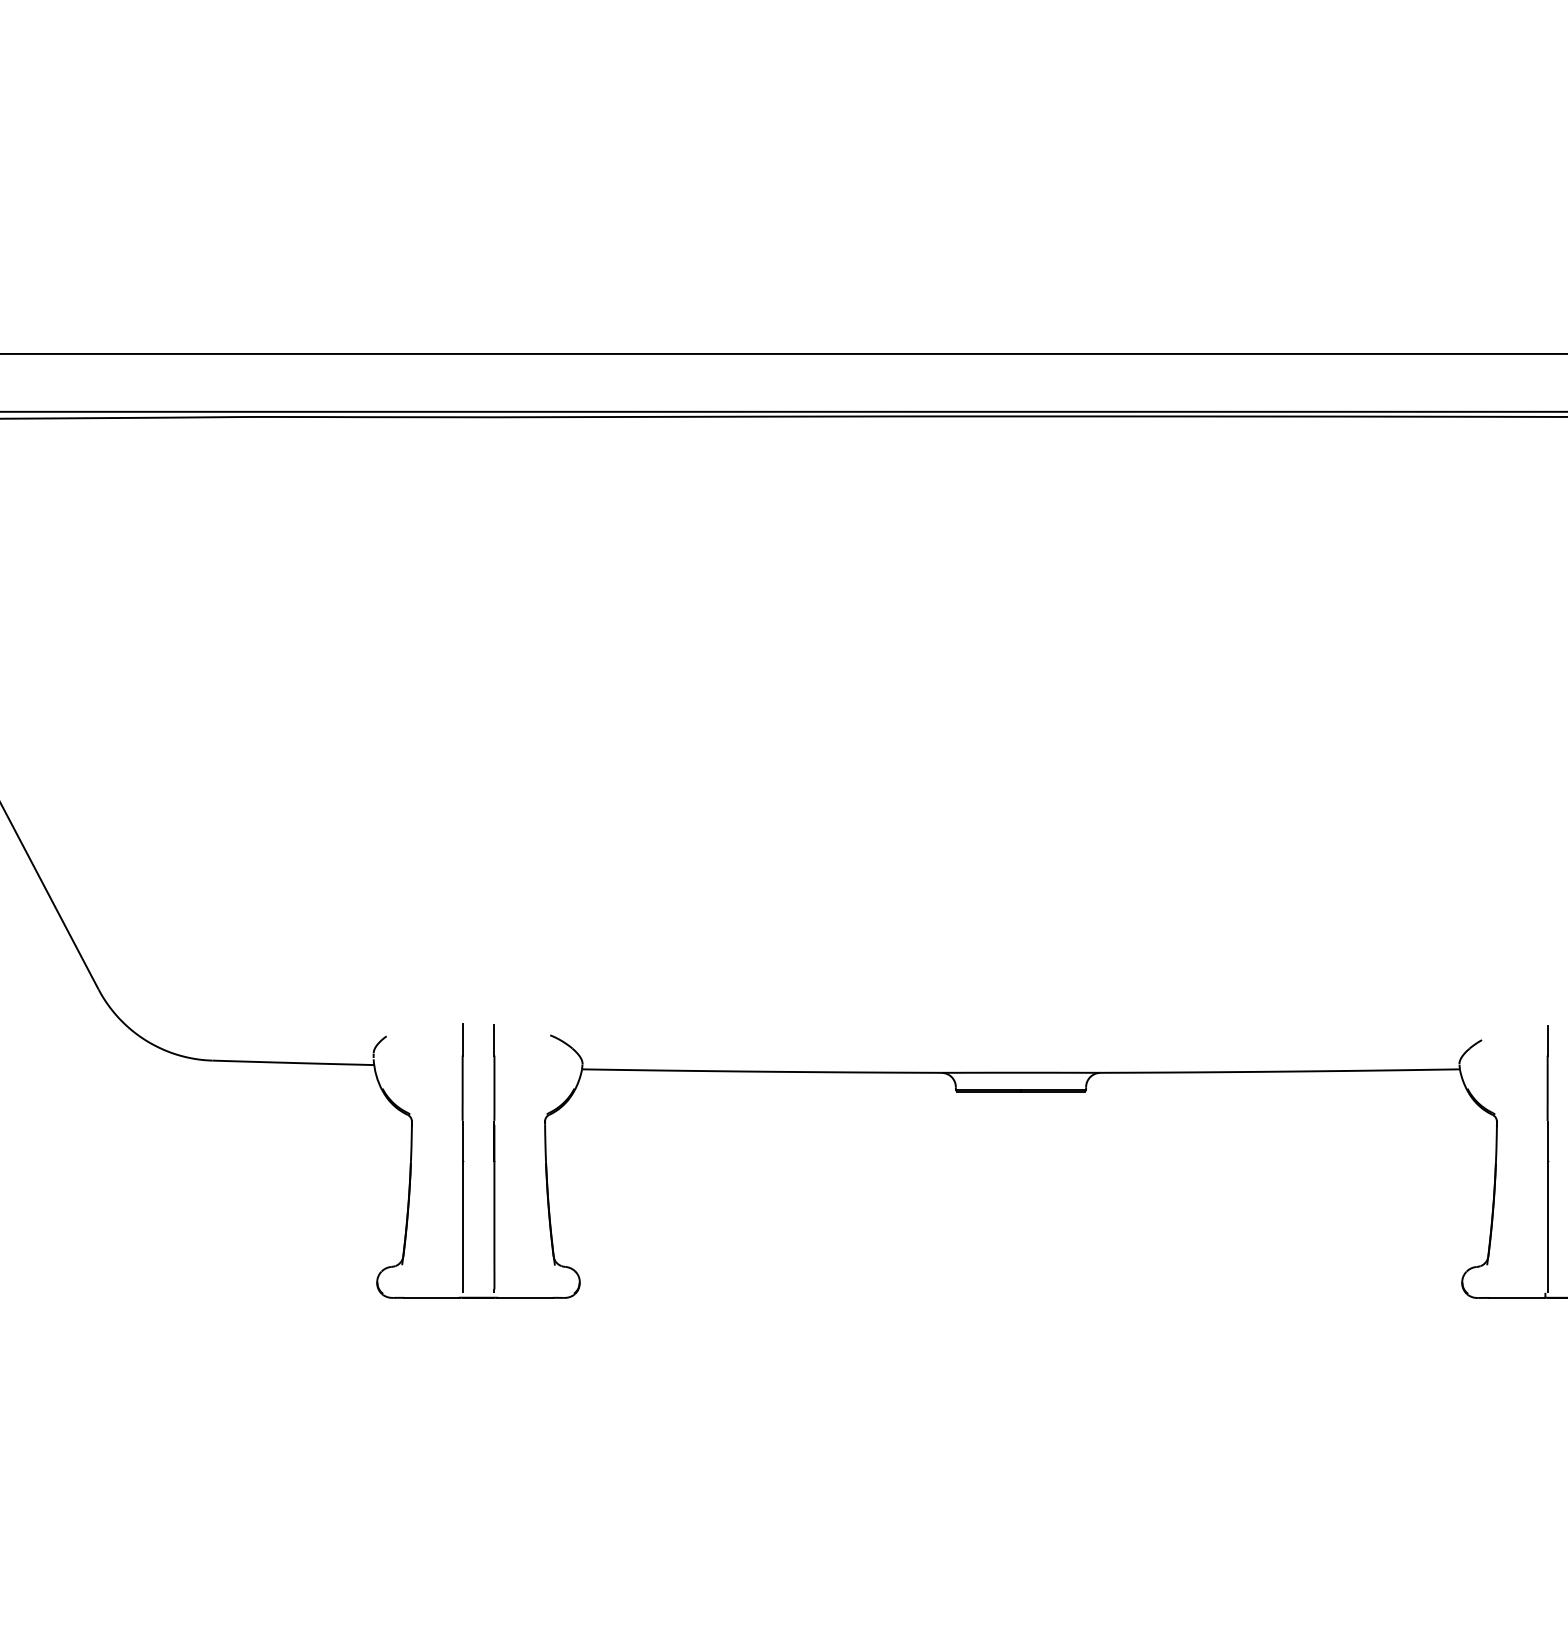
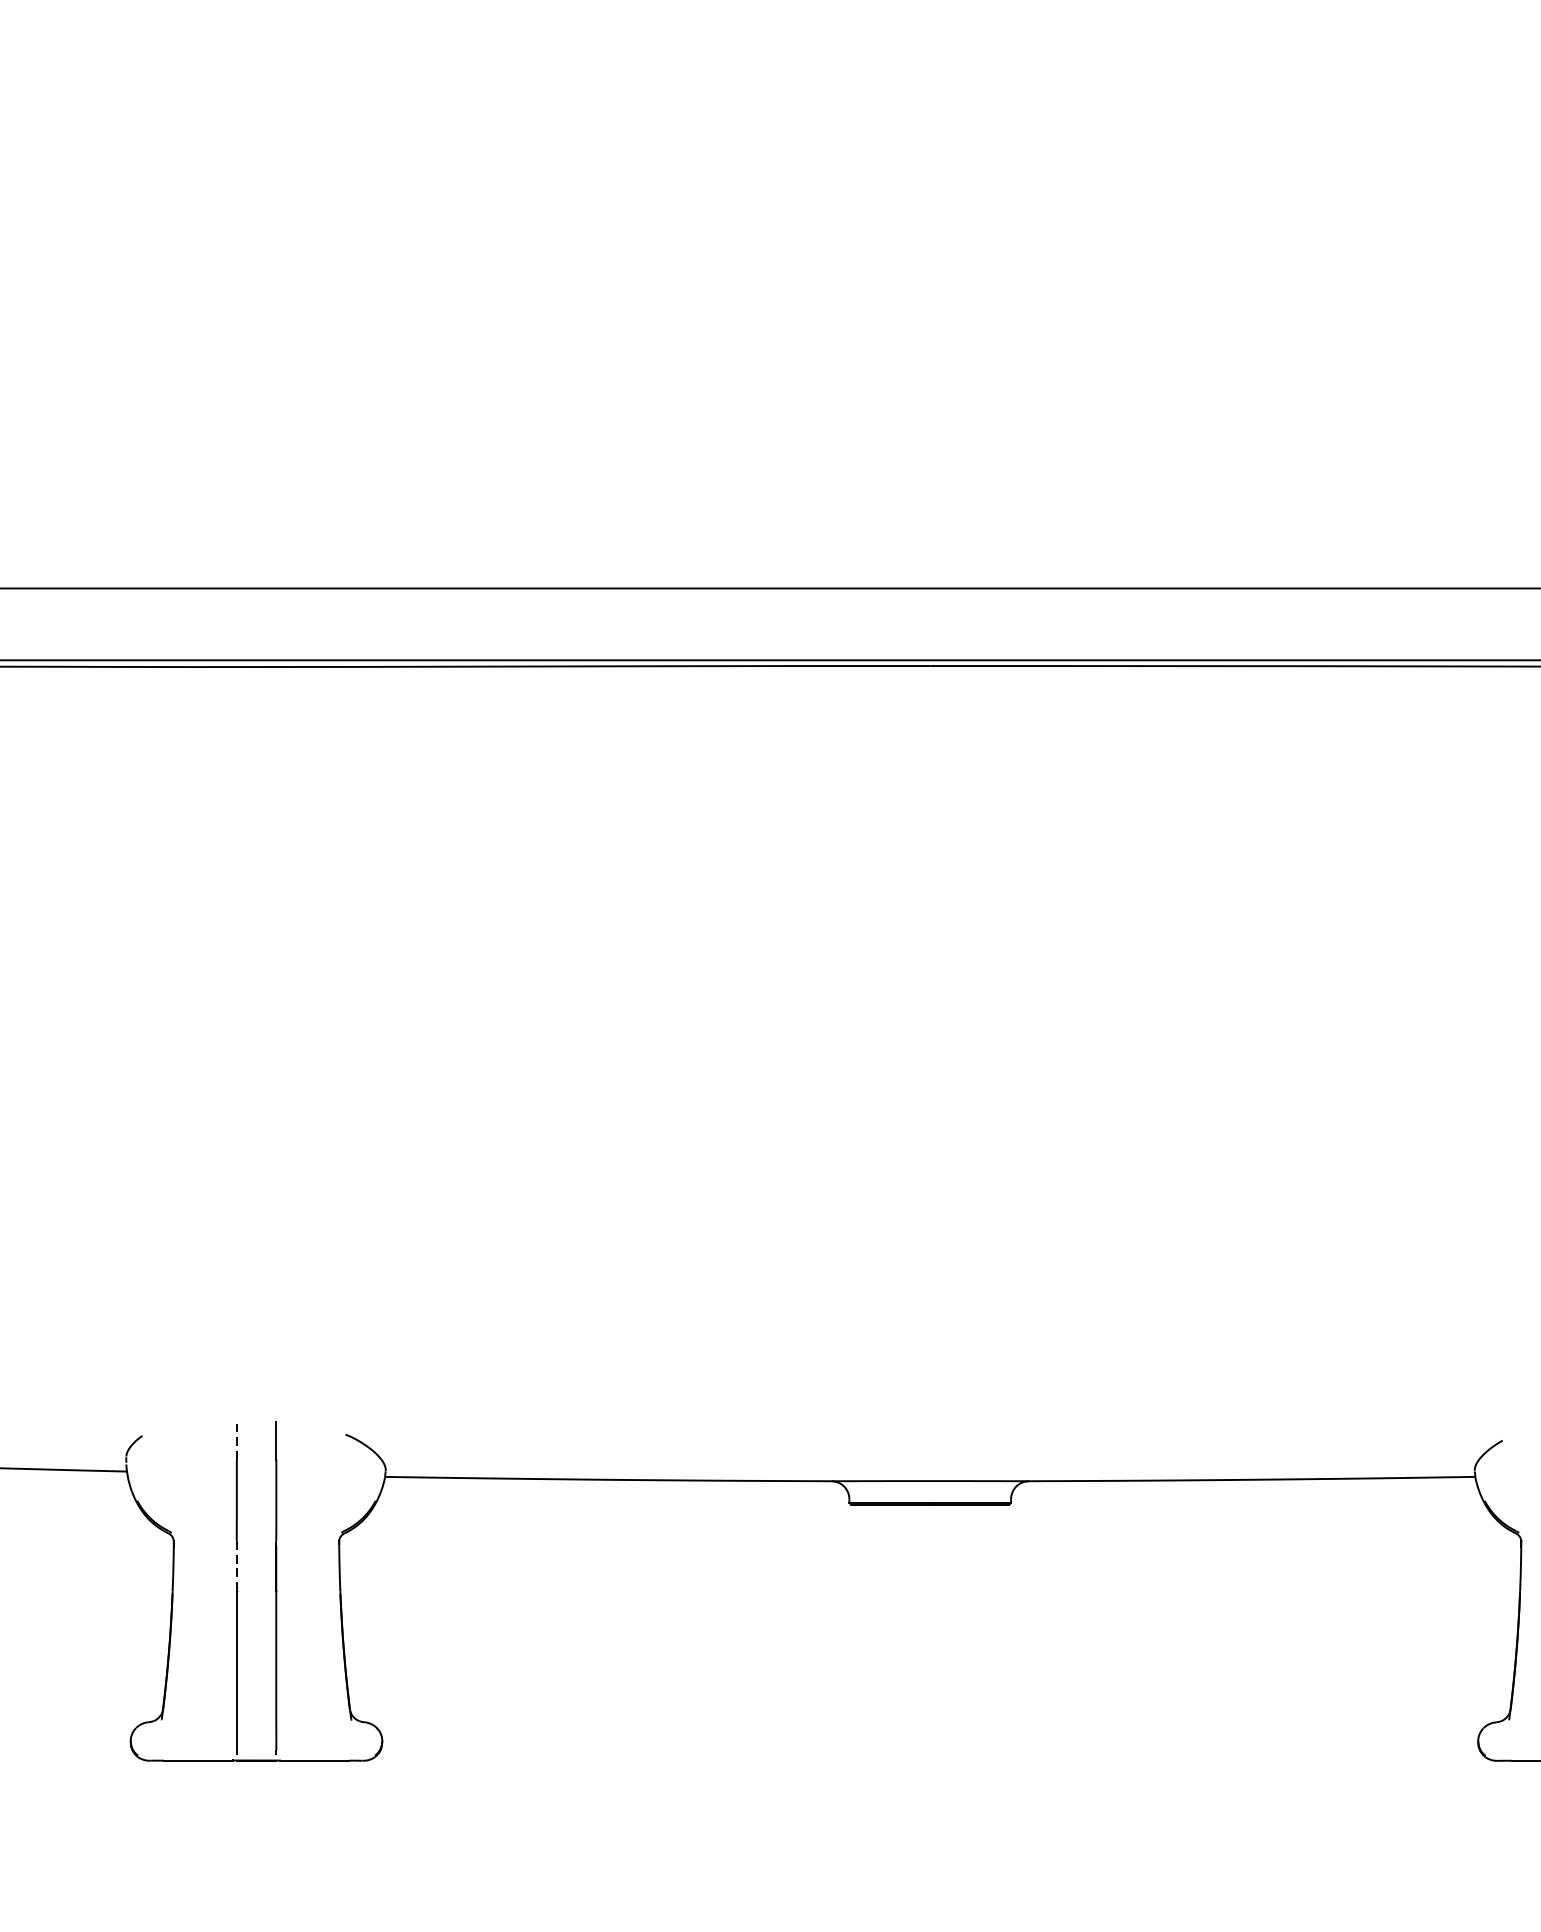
line: (462, 1039) -> (236, 1439), solid -> dashed
line: (462, 1142) -> (236, 1567), solid -> dashed

